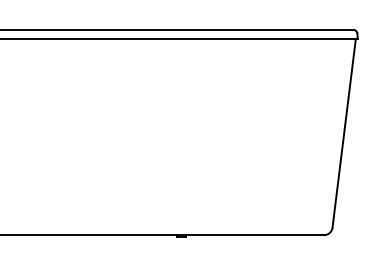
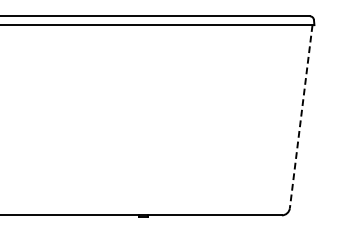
line: (344, 133) -> (301, 116), solid -> dashed

